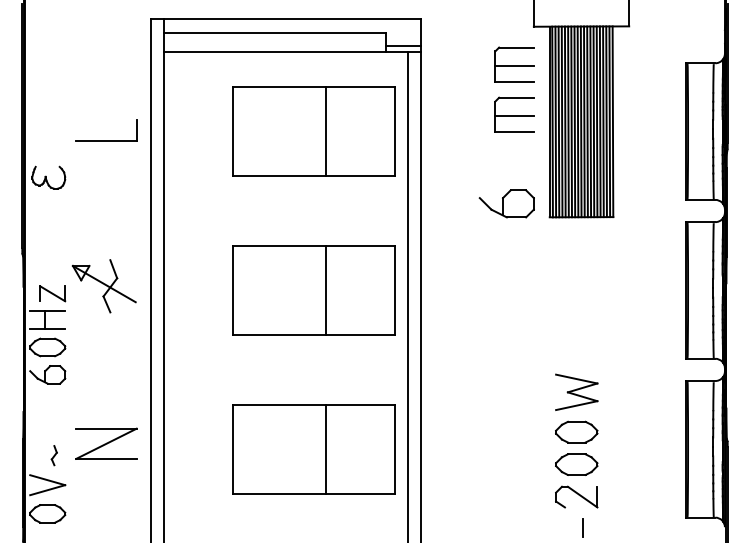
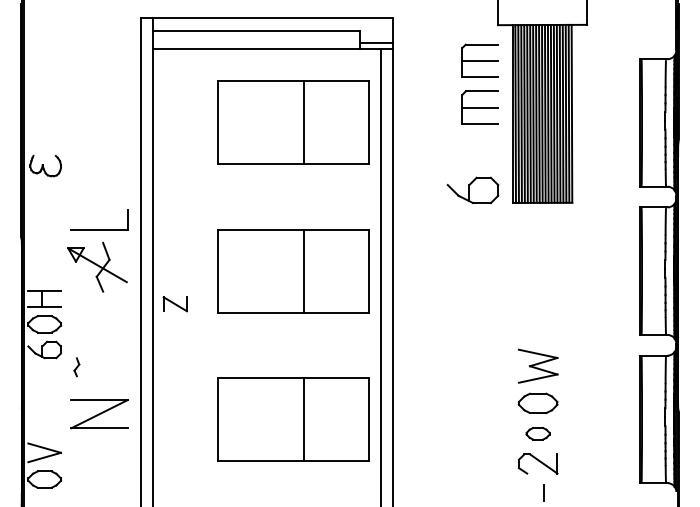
part: (106, 140) -> (99, 229), moved
part: (51, 294) -> (174, 304), moved
part: (53, 455) -> (76, 367), moved
part: (576, 464) -> (537, 433), size x0.6

